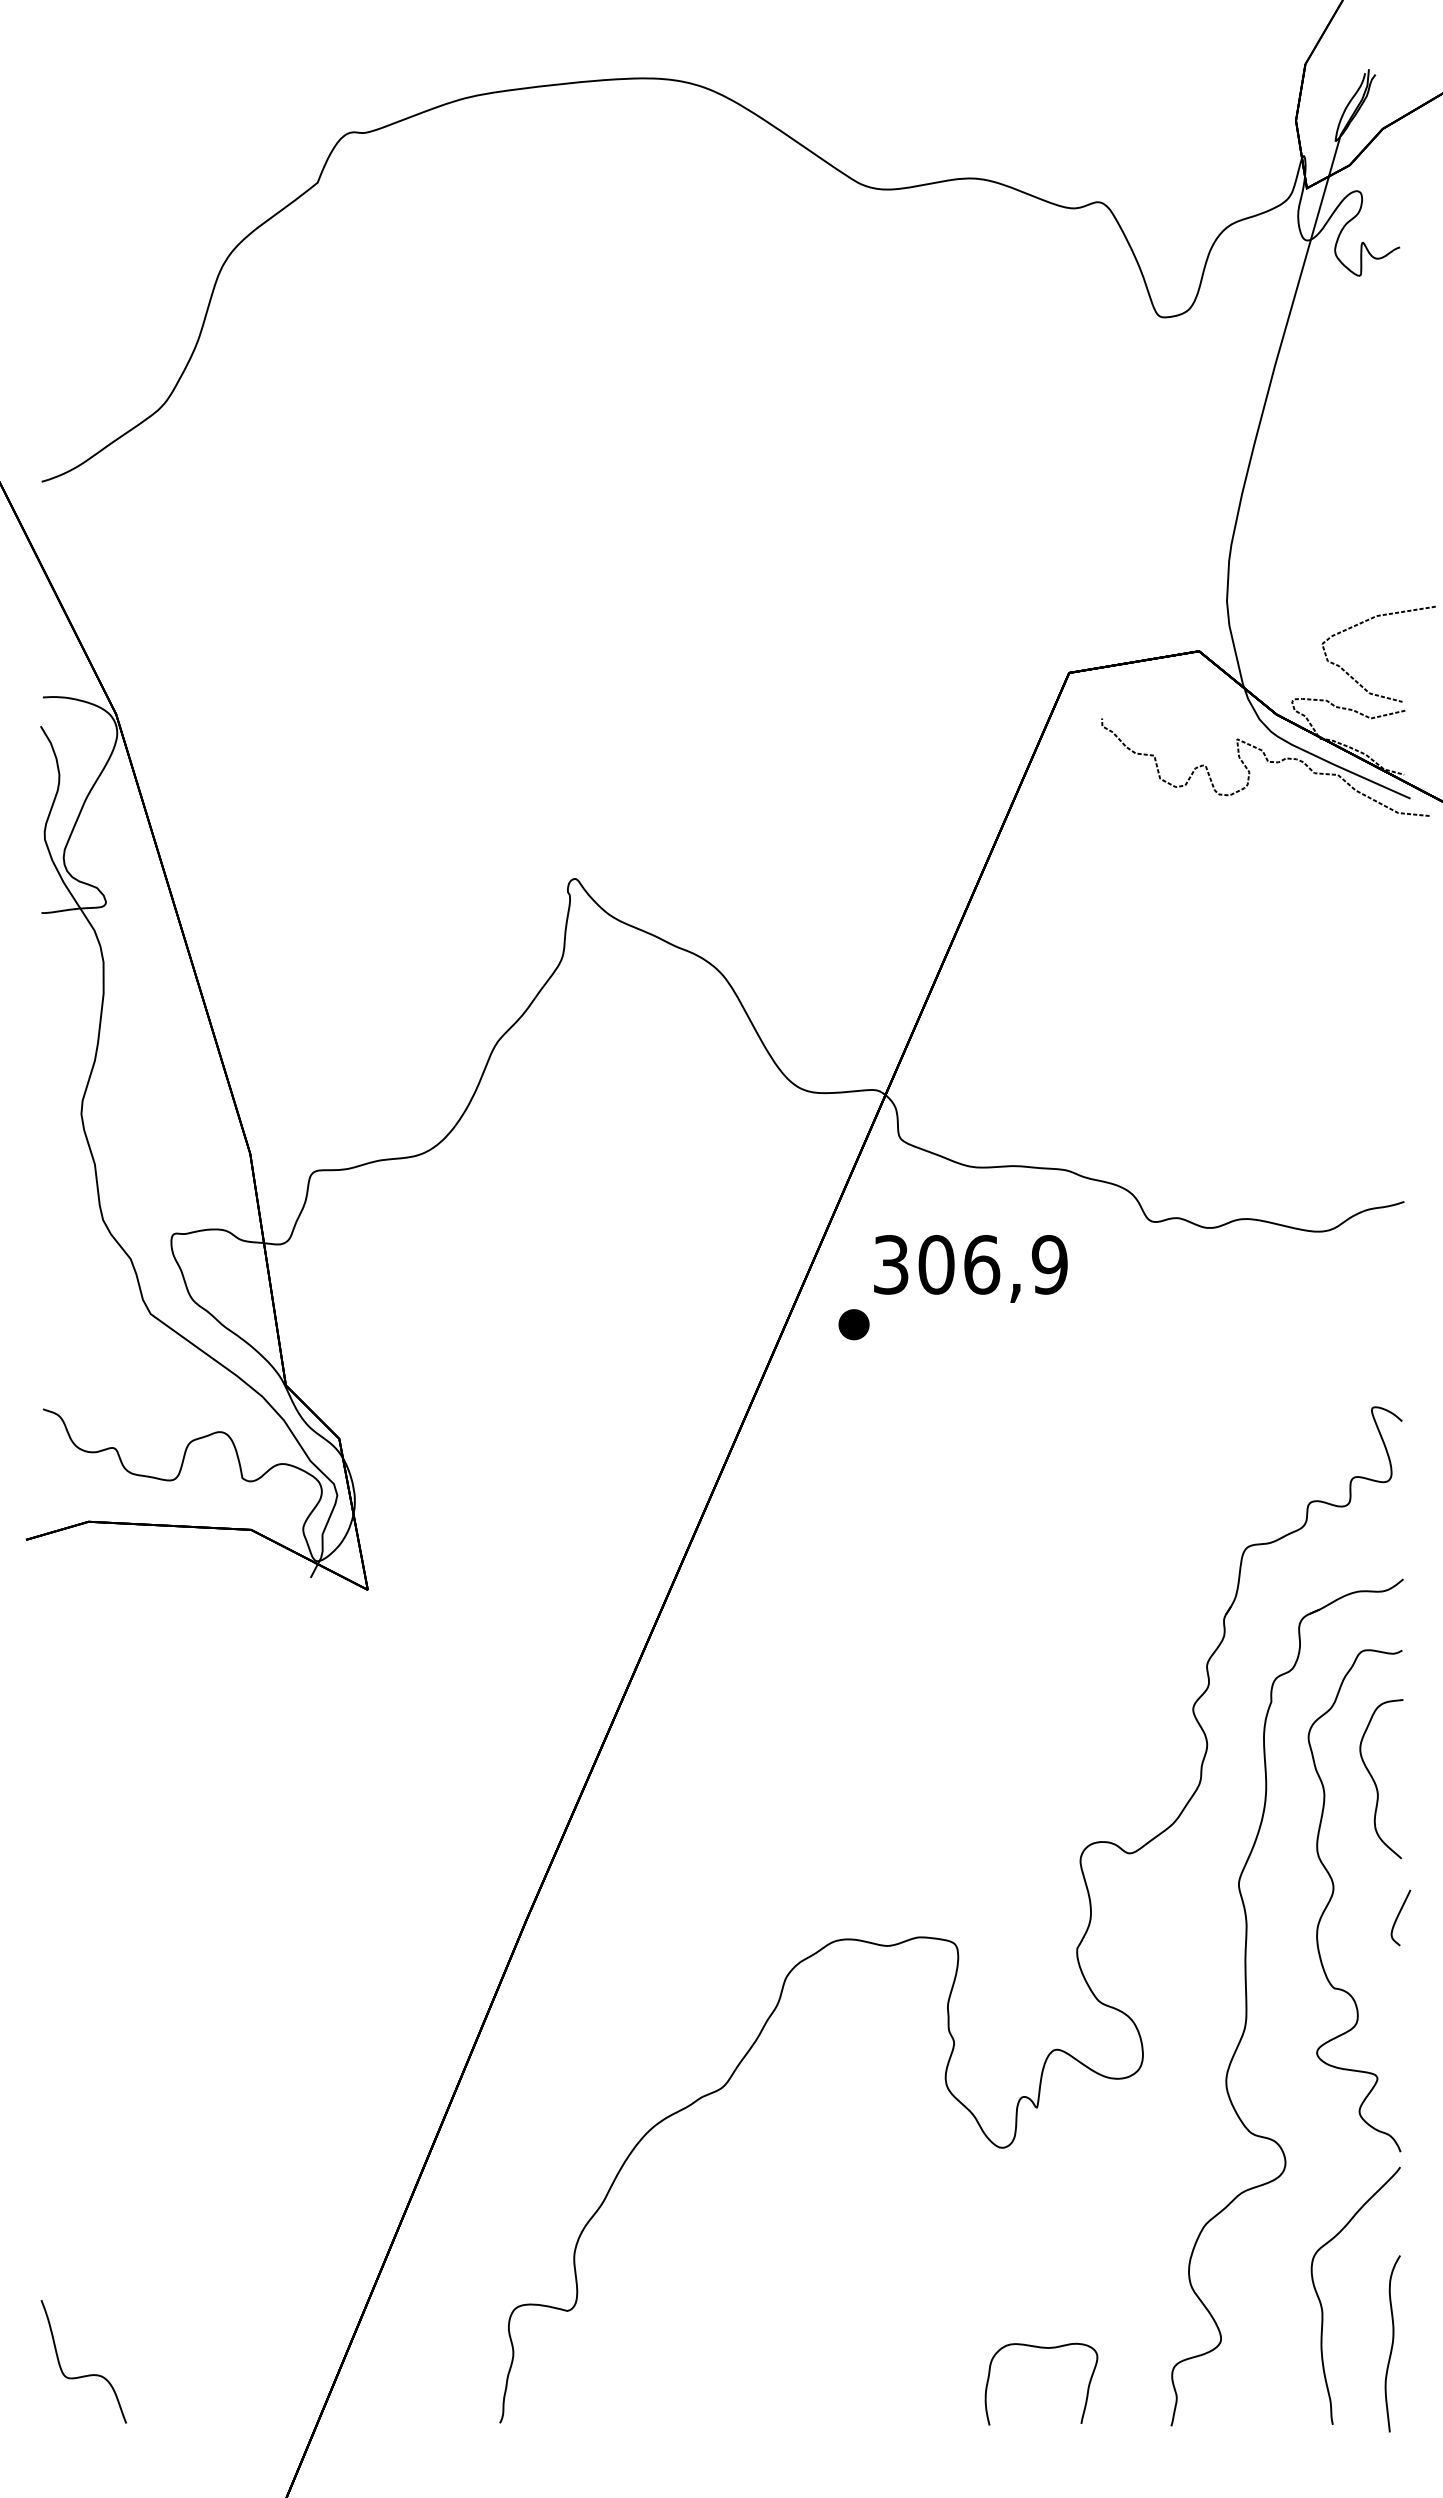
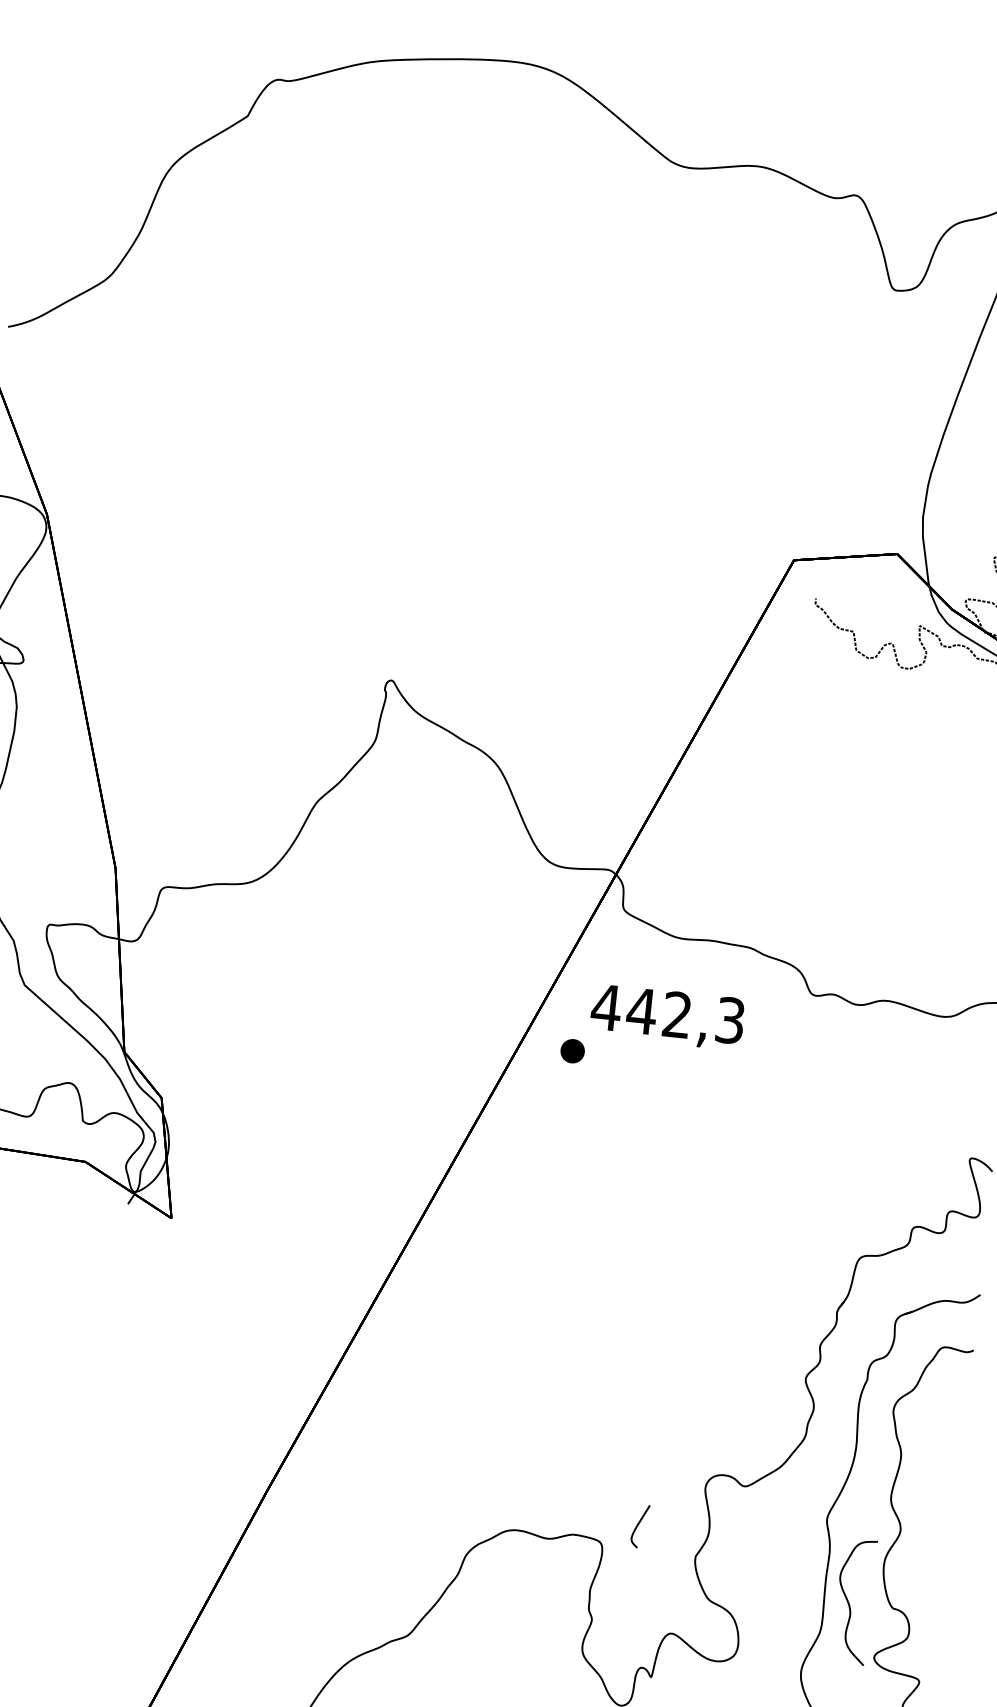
text: (969, 1264) -> (667, 1013), 306,9 -> 442,3
curve: (1375, 1781) -> (849, 1603), moved
curve: (1398, 1917) -> (638, 1525), moved

